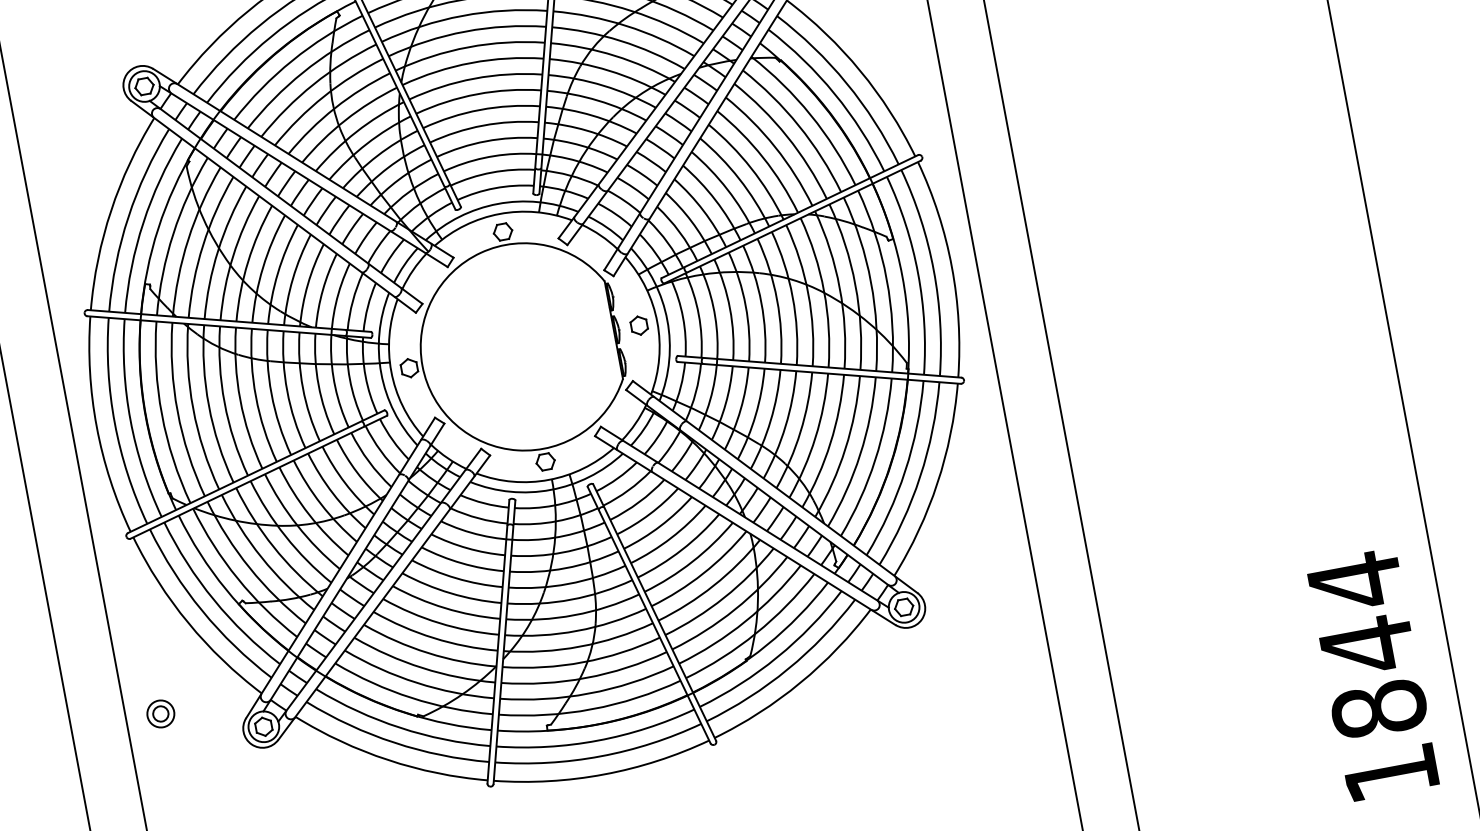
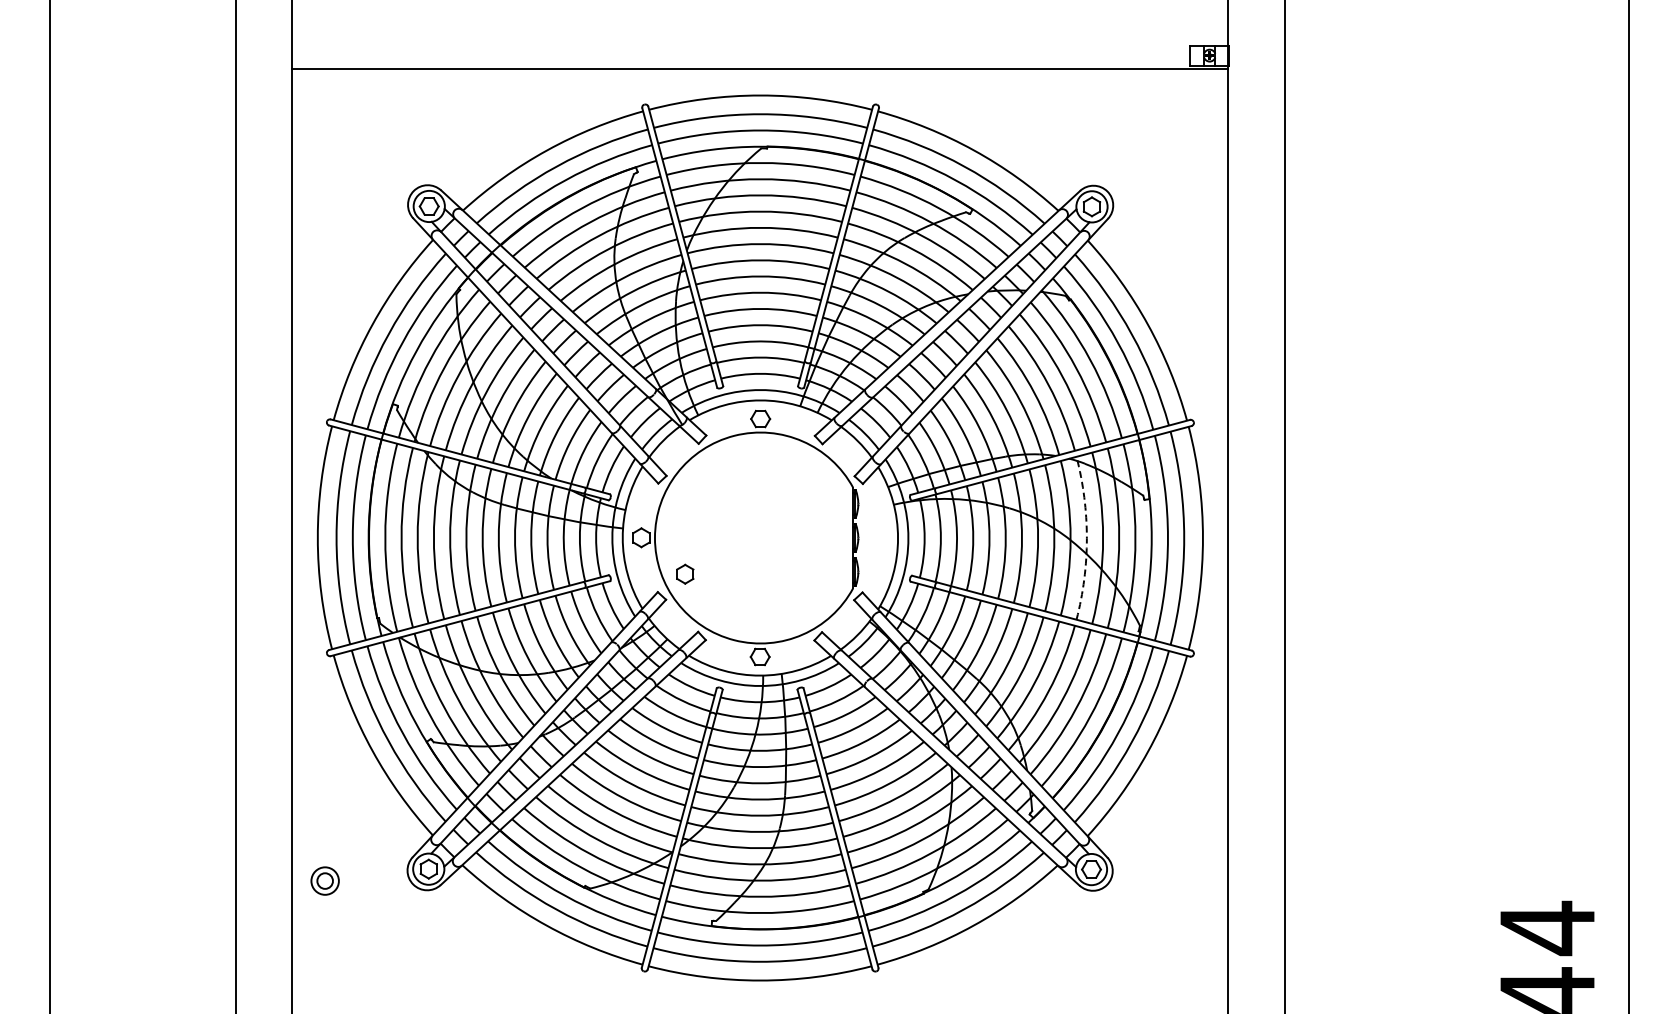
arc: (839, 288) -> (1086, 538), solid -> dashed
part: (639, 324) -> (685, 573), moved
part: (160, 713) -> (324, 880), moved

